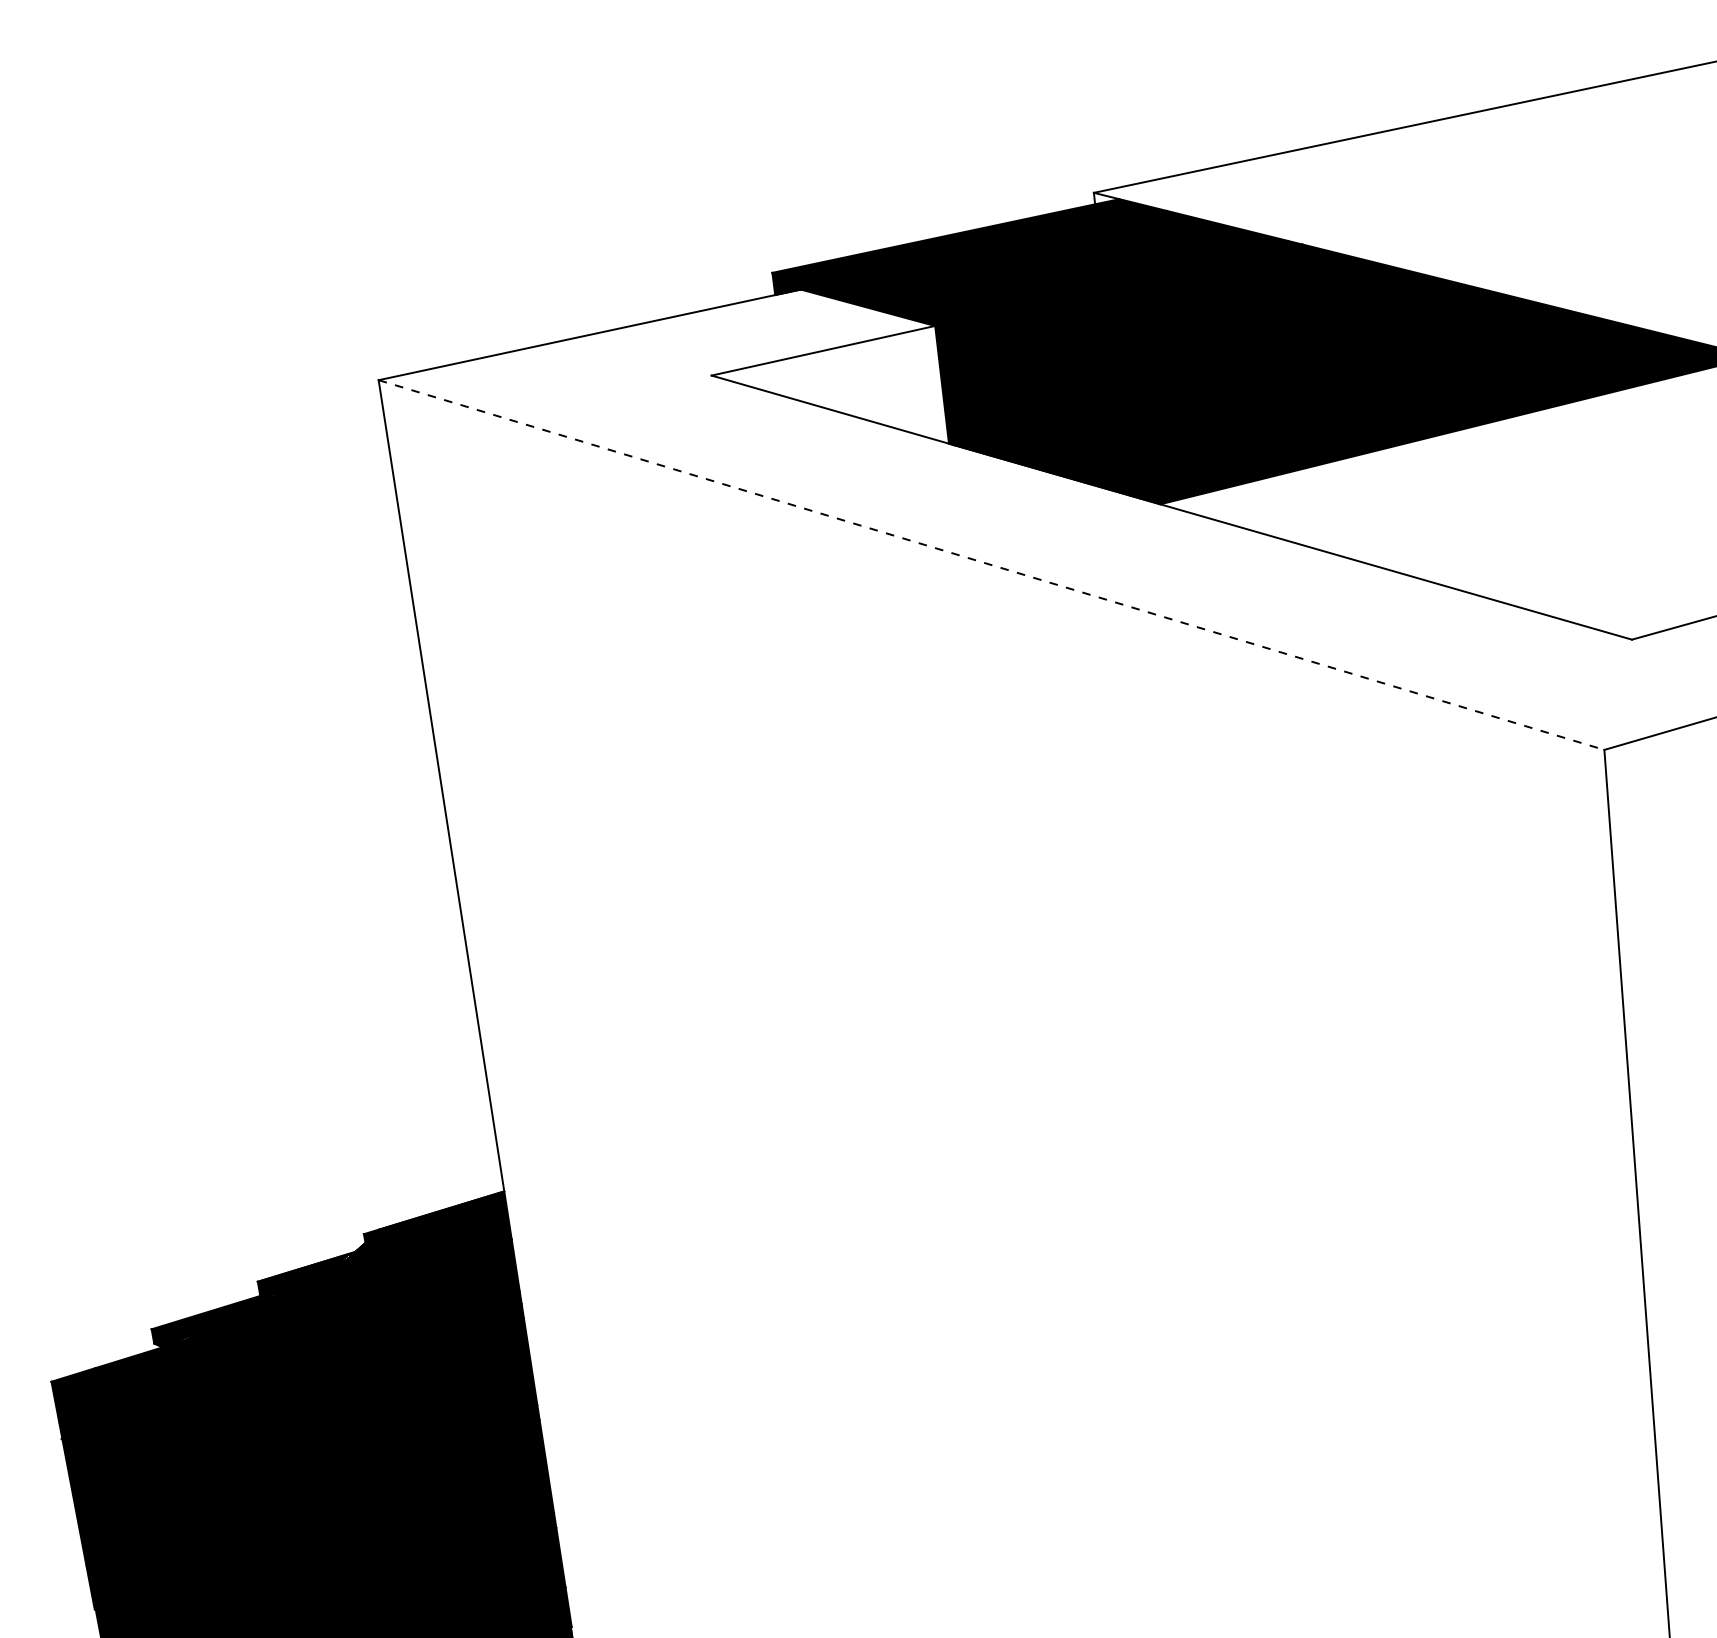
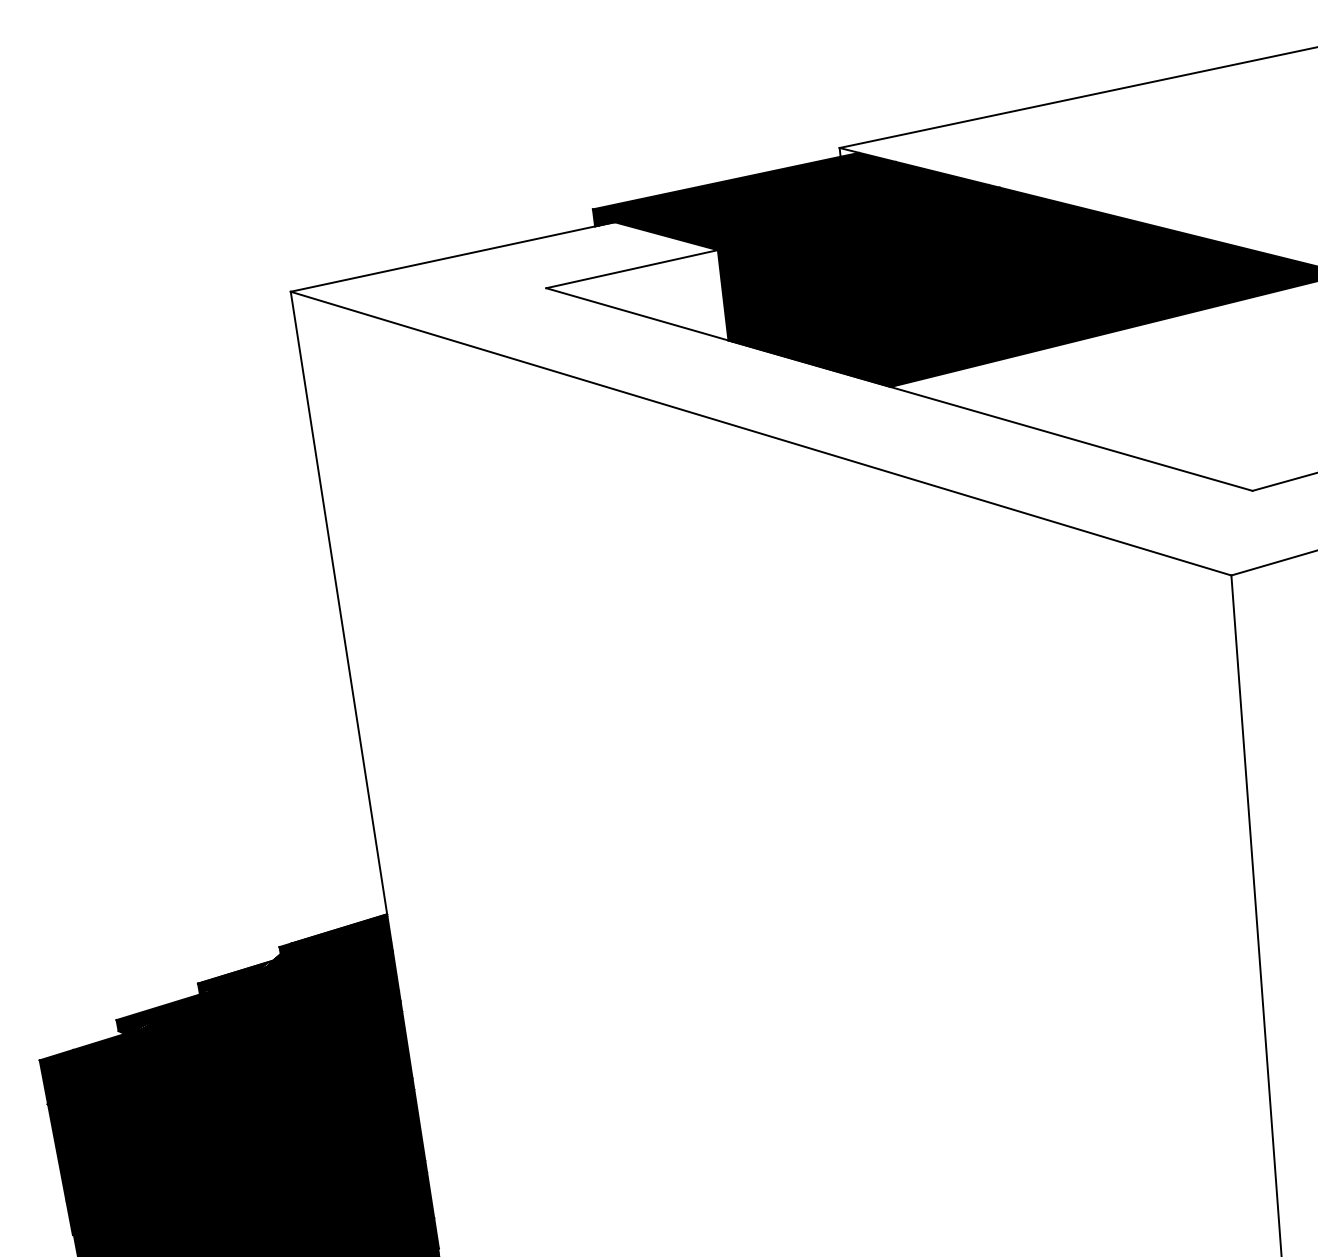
line: (992, 565) -> (761, 433), dashed -> solid

